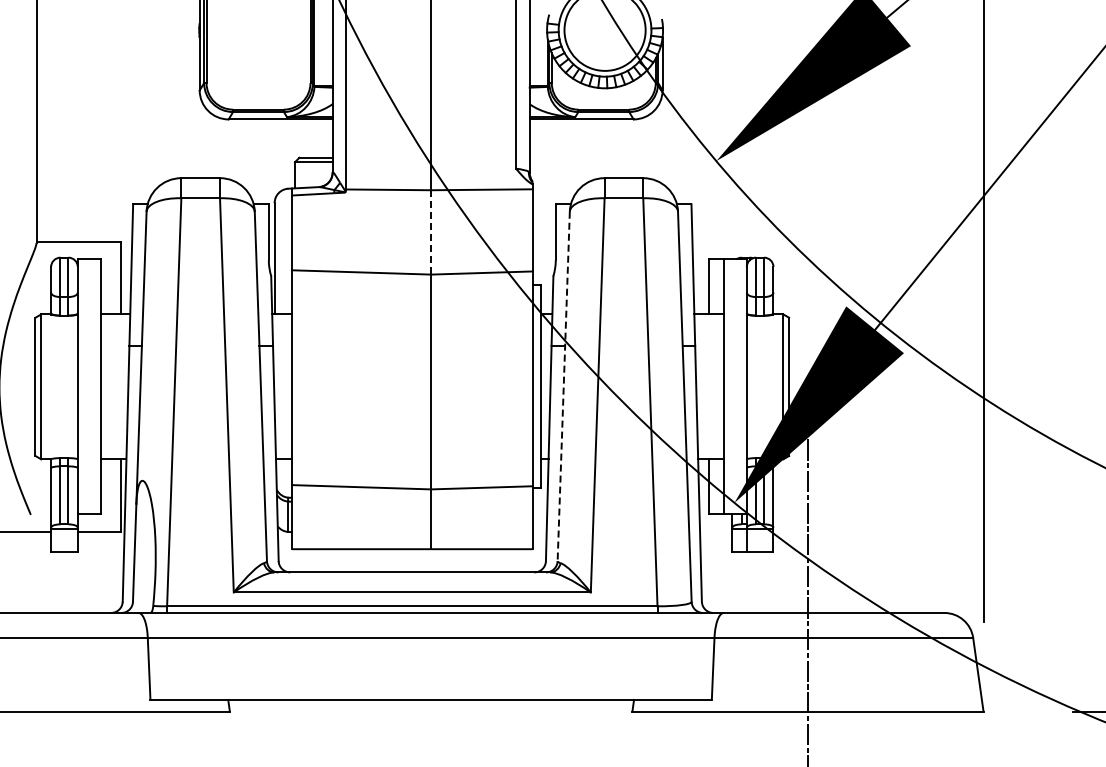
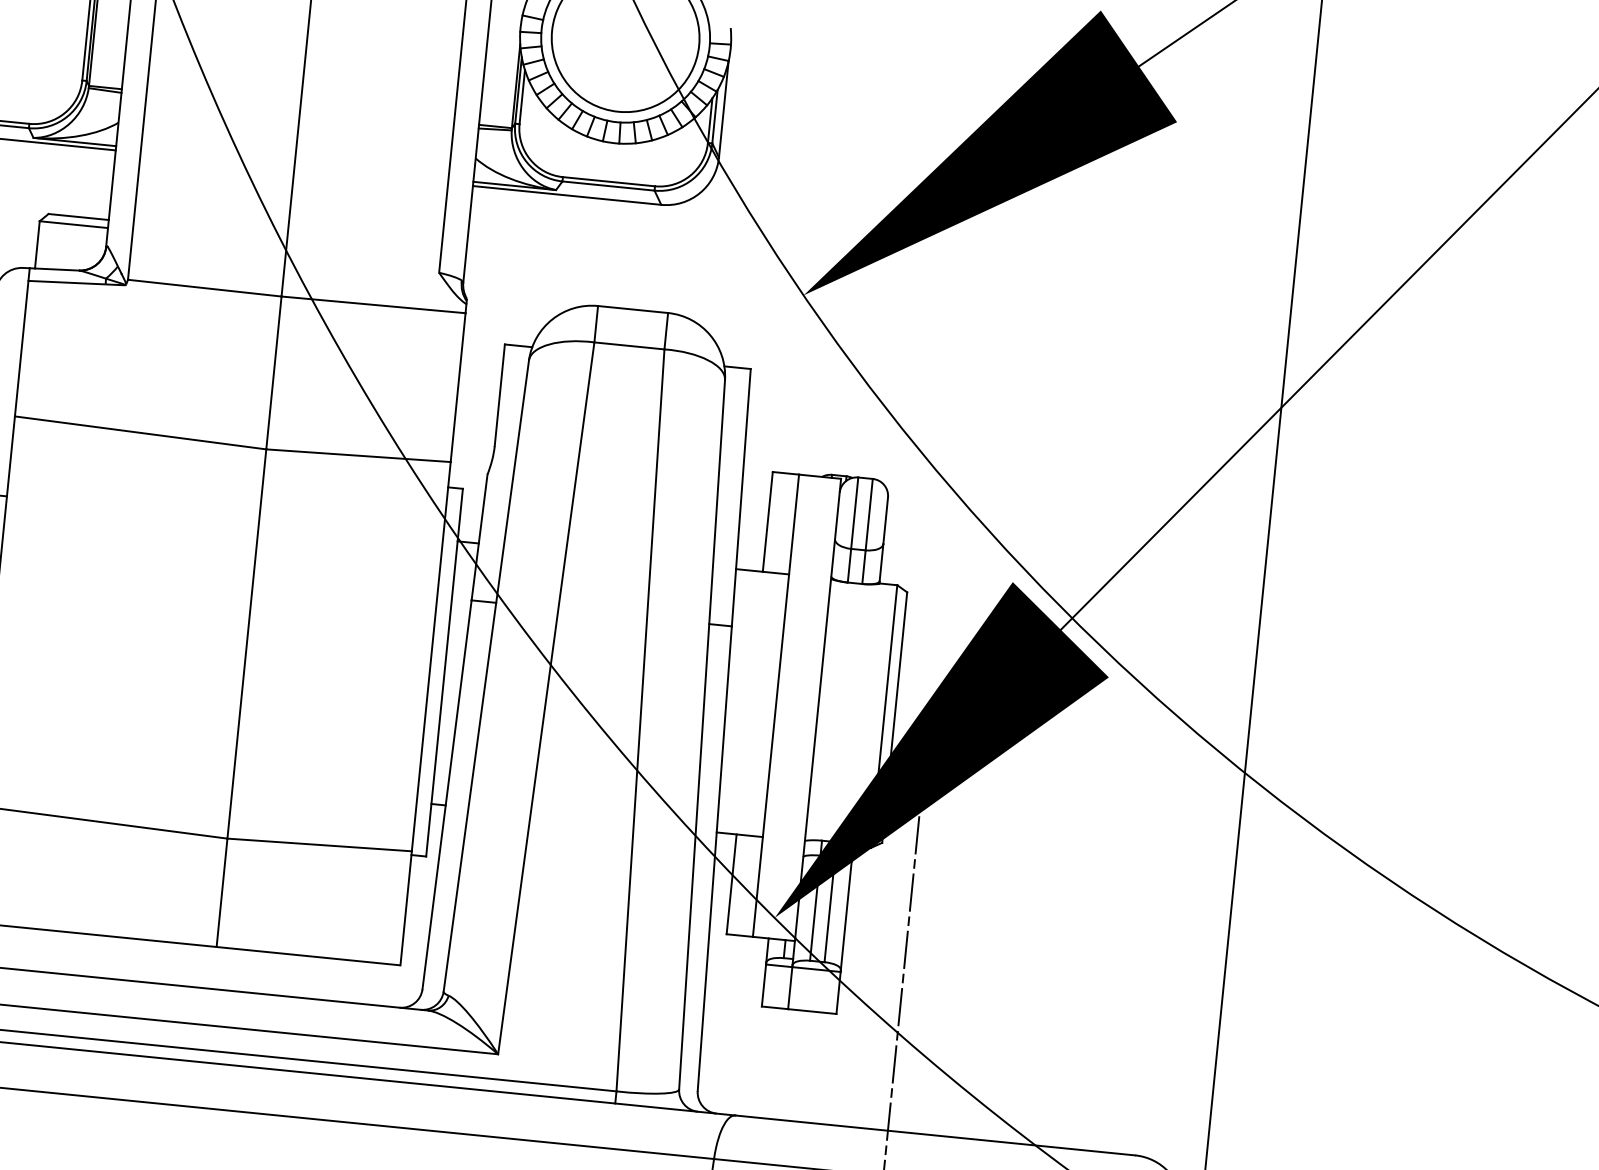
line: (431, 232) -> (274, 373), dashed -> solid
line: (563, 386) -> (485, 676), dashed -> solid

